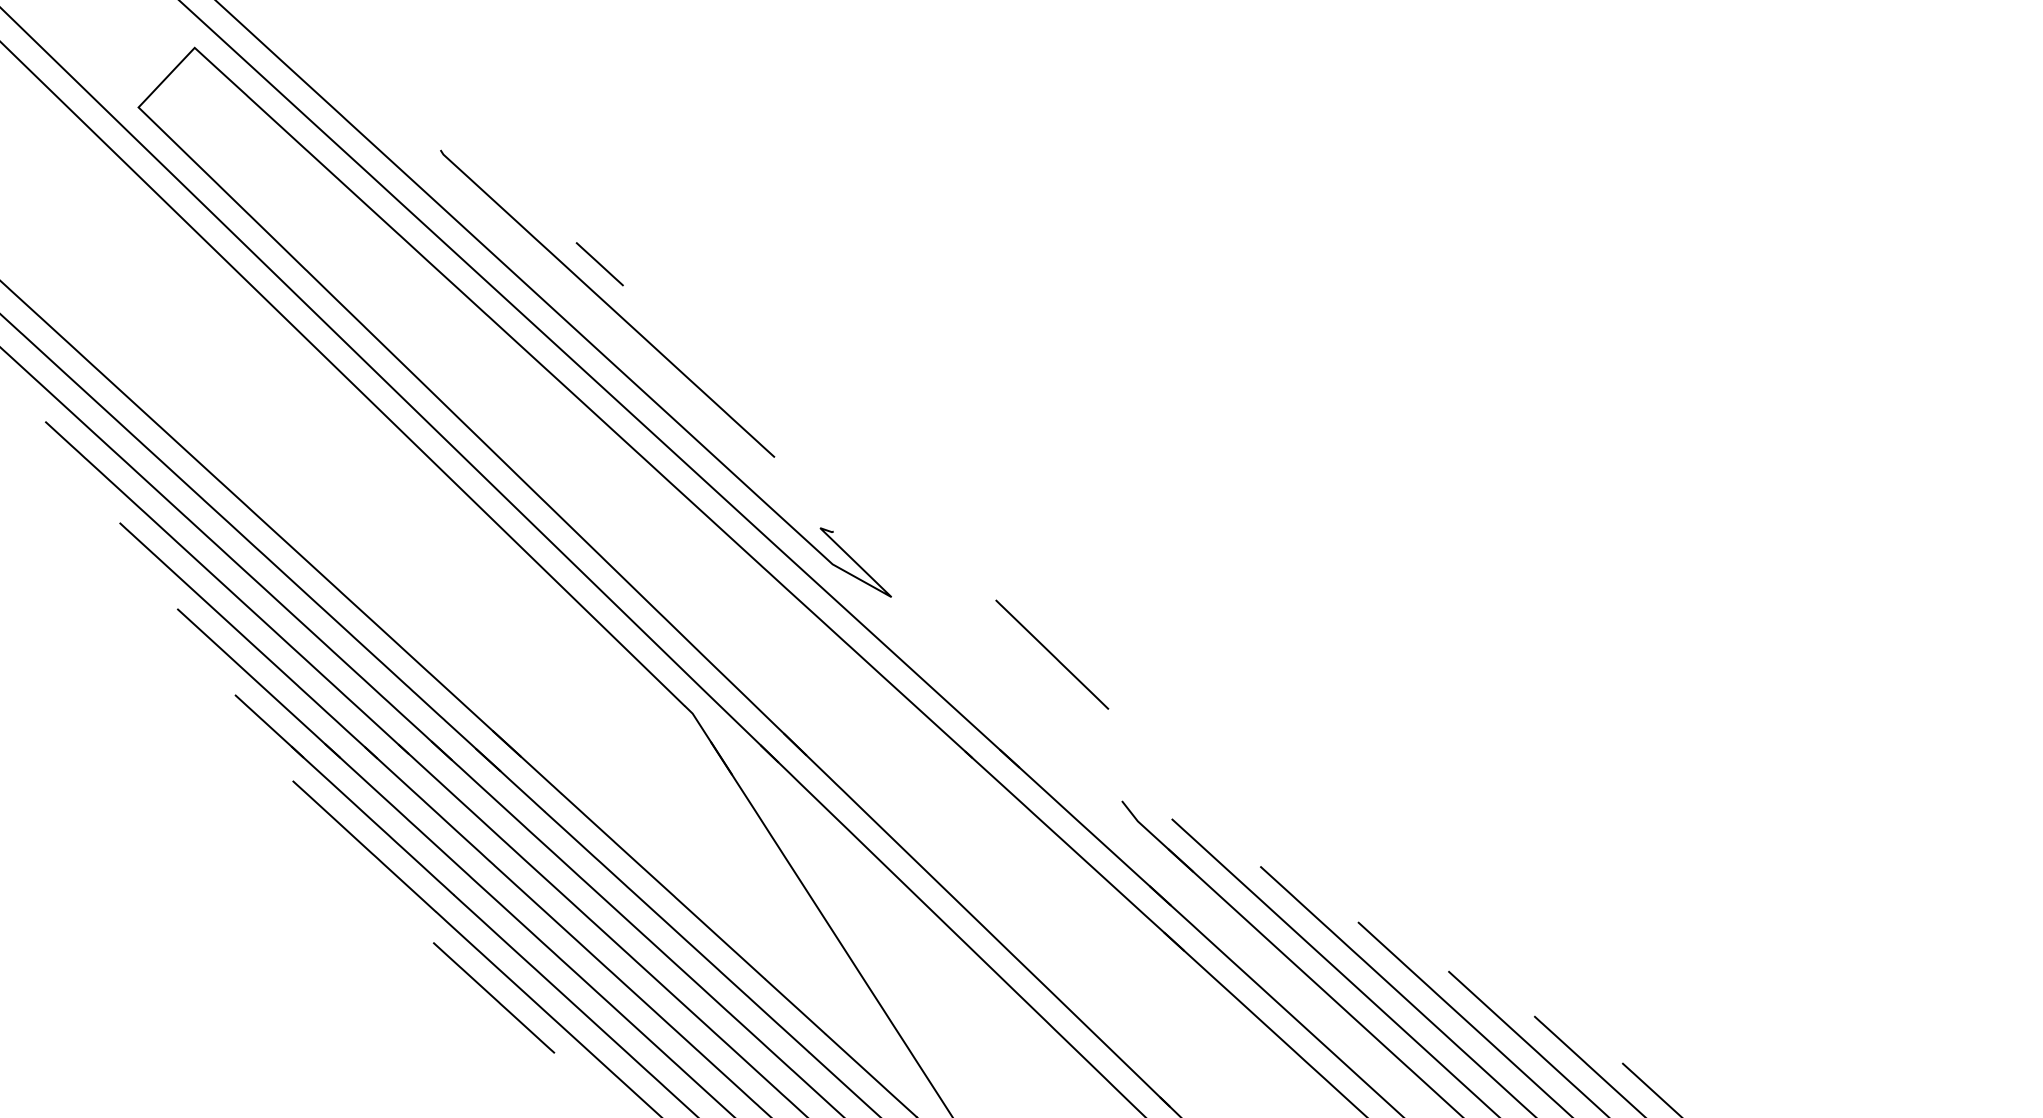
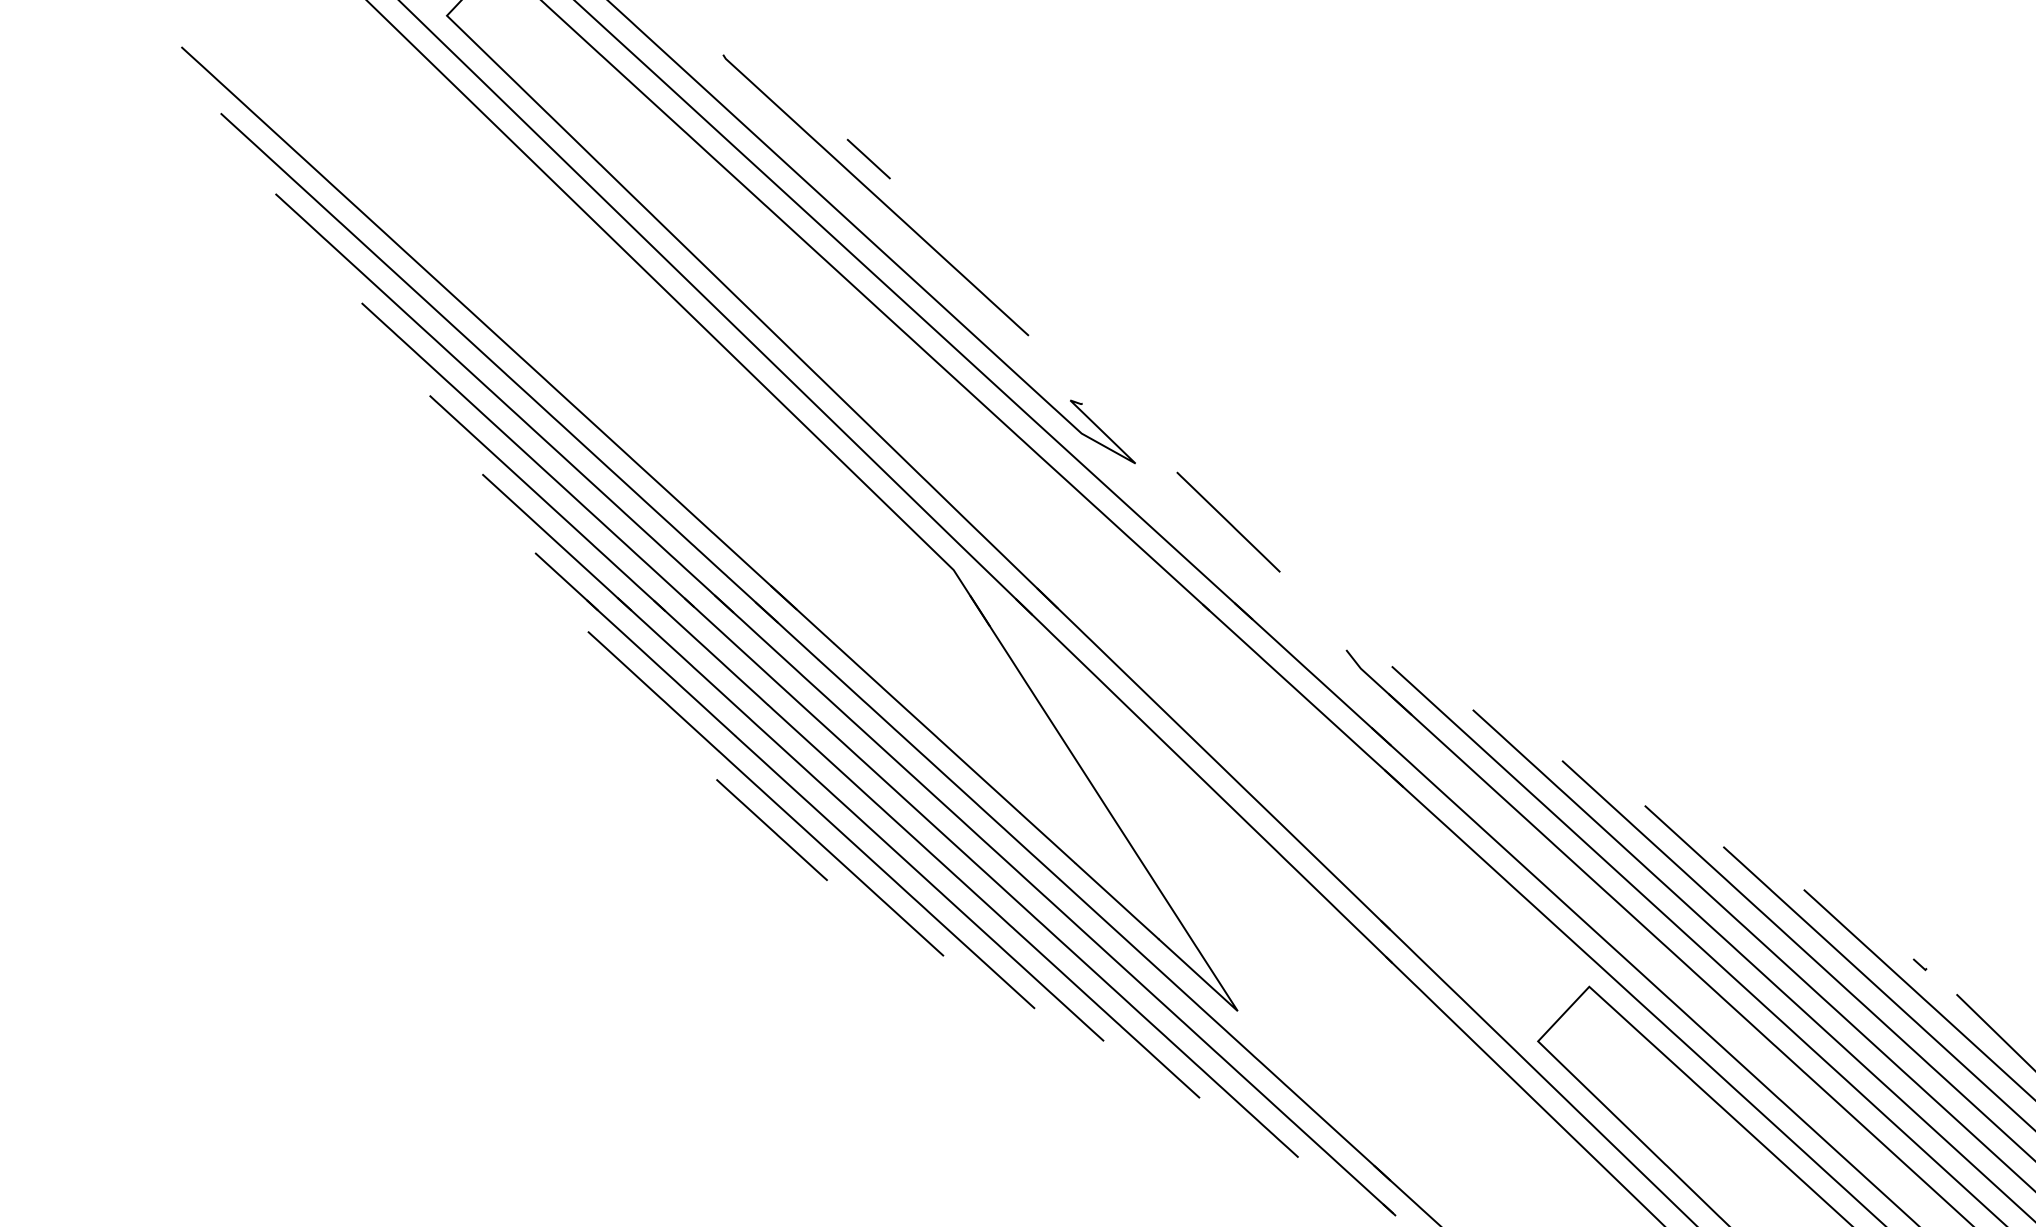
line: (1052, 653) -> (1228, 521), moved

